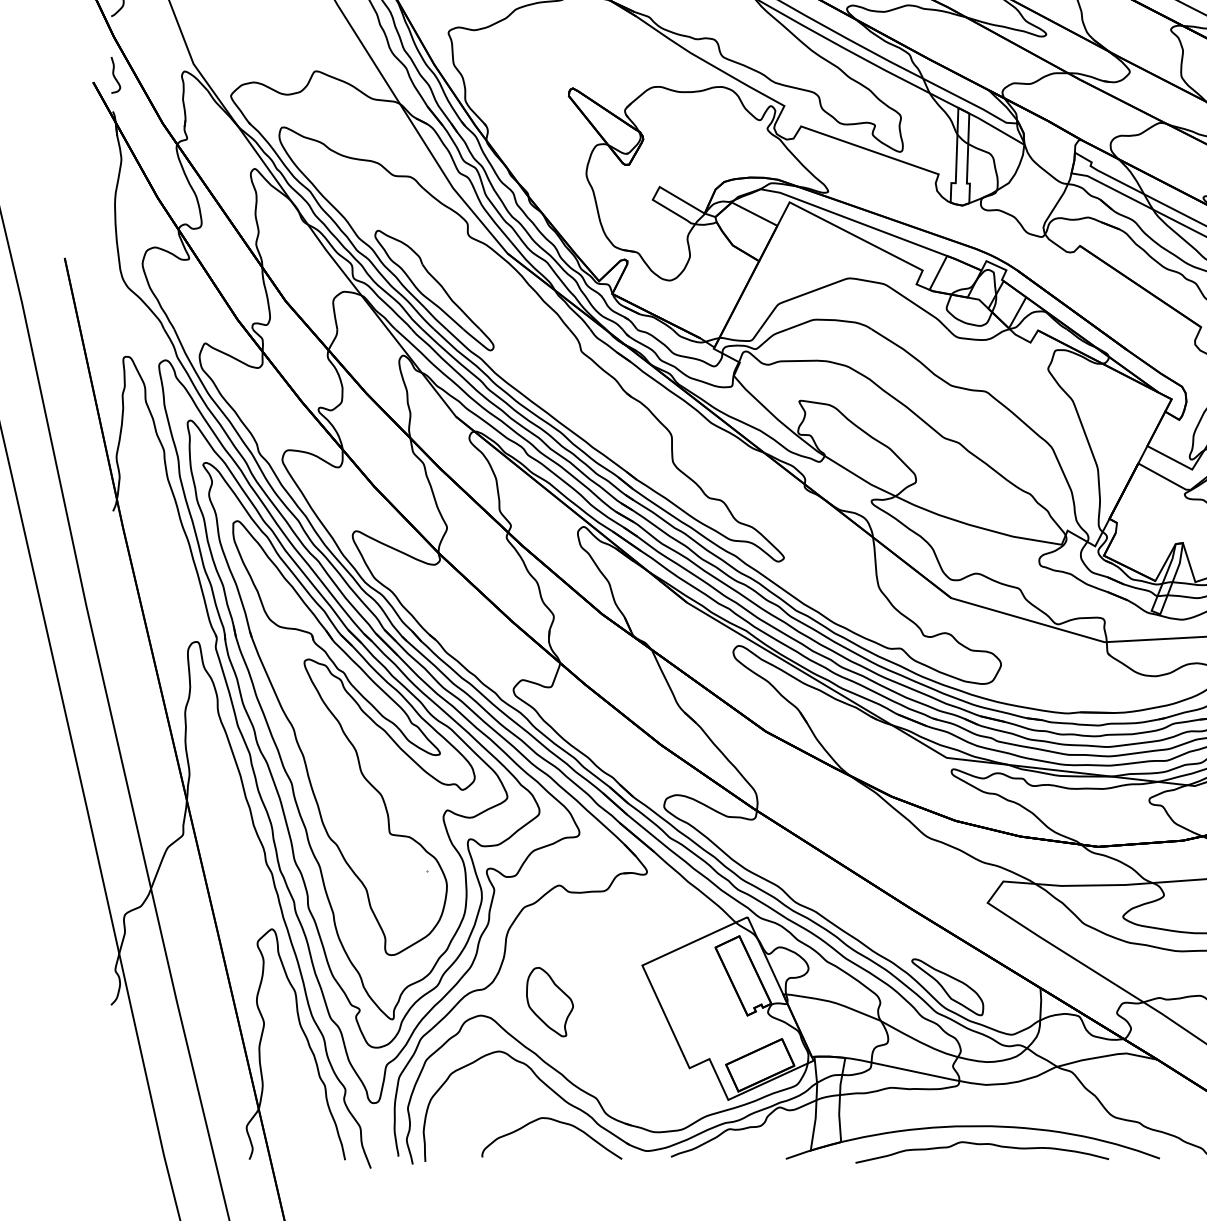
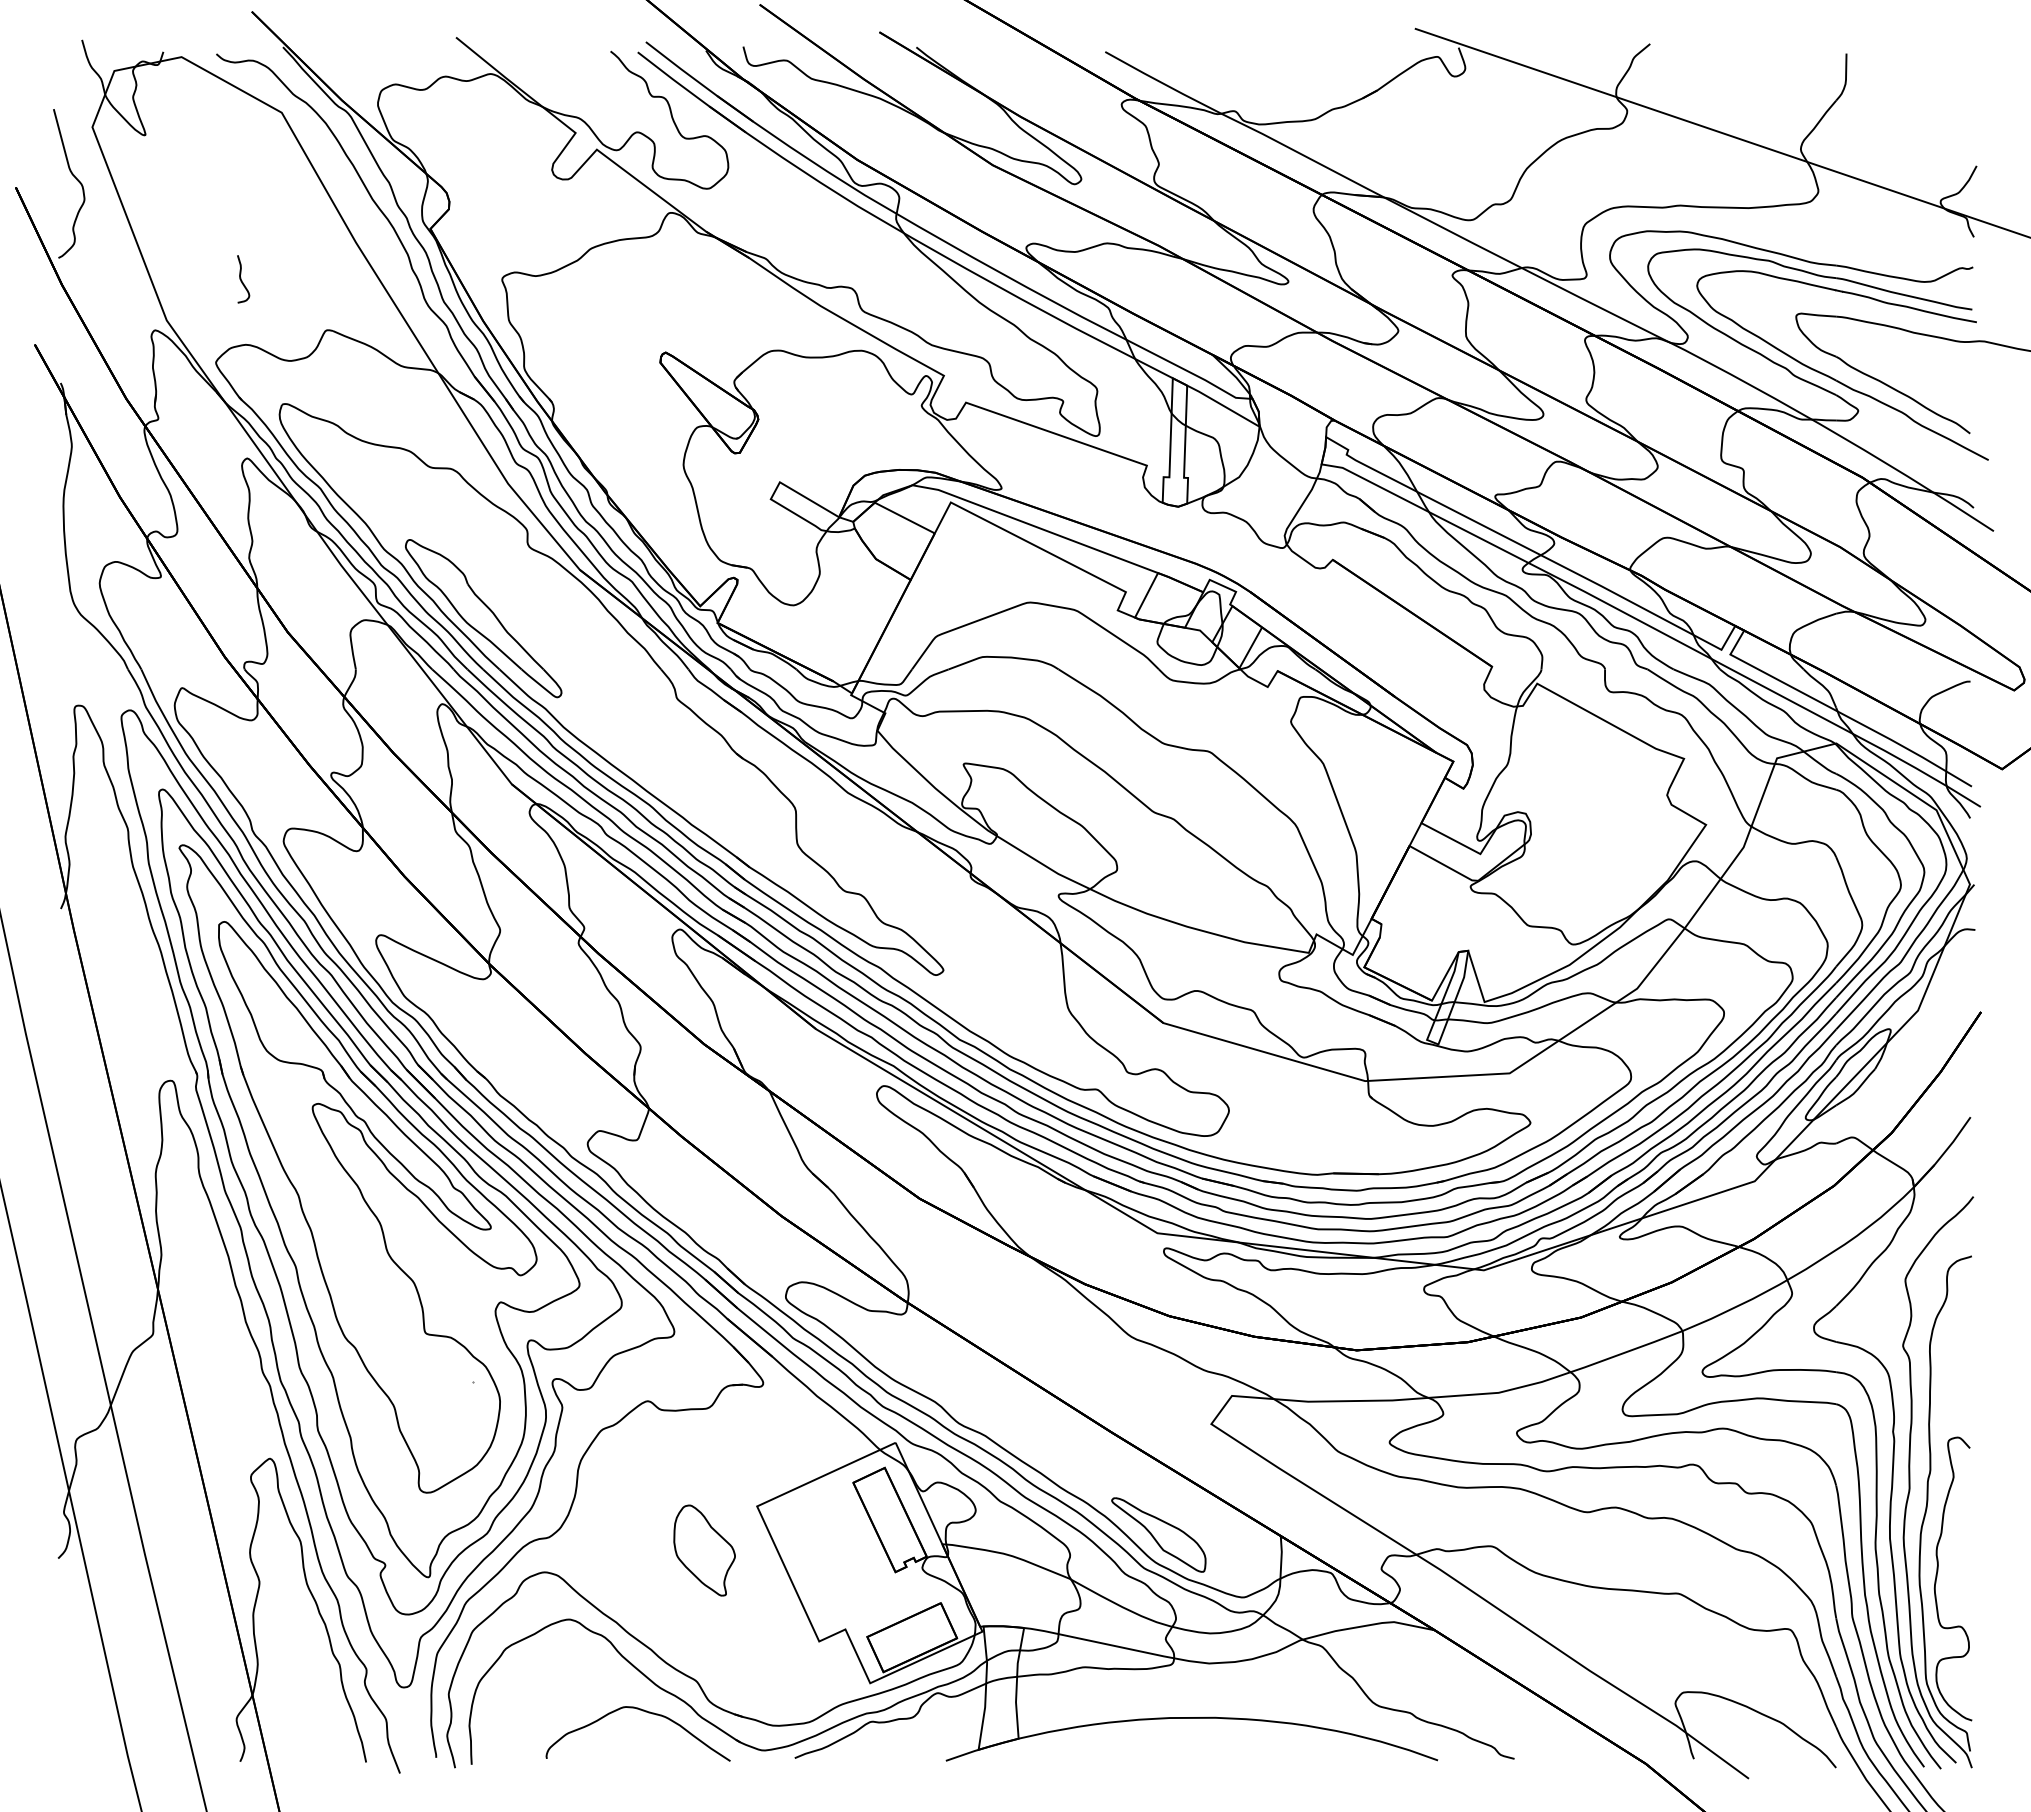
curve: (115, 76) -> (242, 280), moved
part: (549, 1002) -> (704, 1550), moved
curve: (982, 1144) -> (1204, 1742), removed

